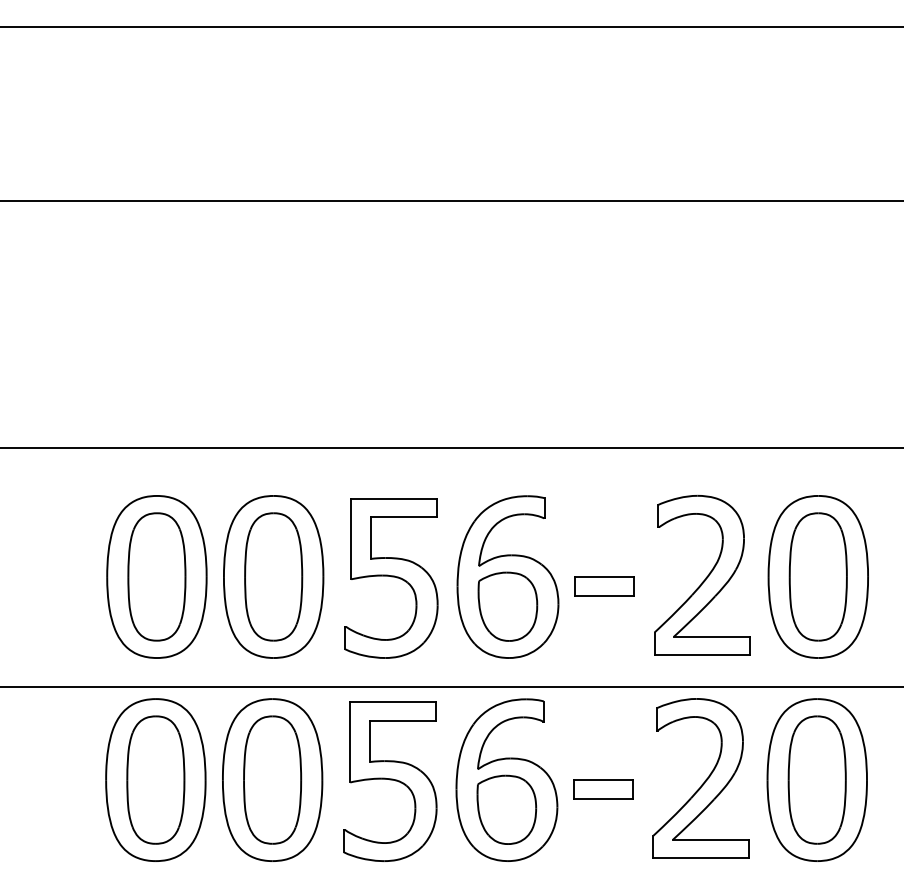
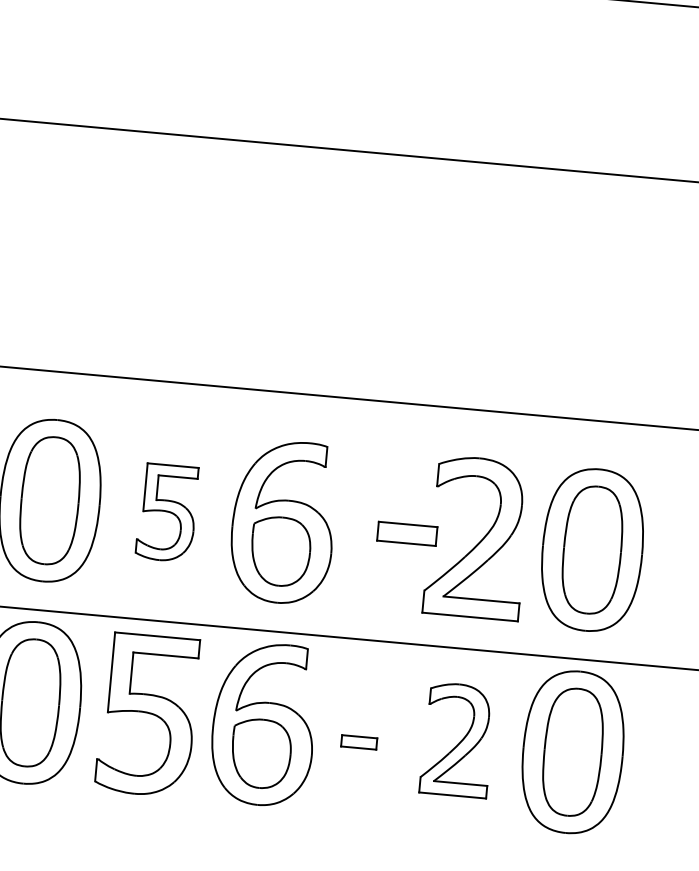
part: (391, 578) -> (167, 512), size x0.6
part: (604, 586) -> (407, 533), moved
part: (700, 778) -> (456, 740), size x0.7
part: (603, 789) -> (359, 742), size x0.6

